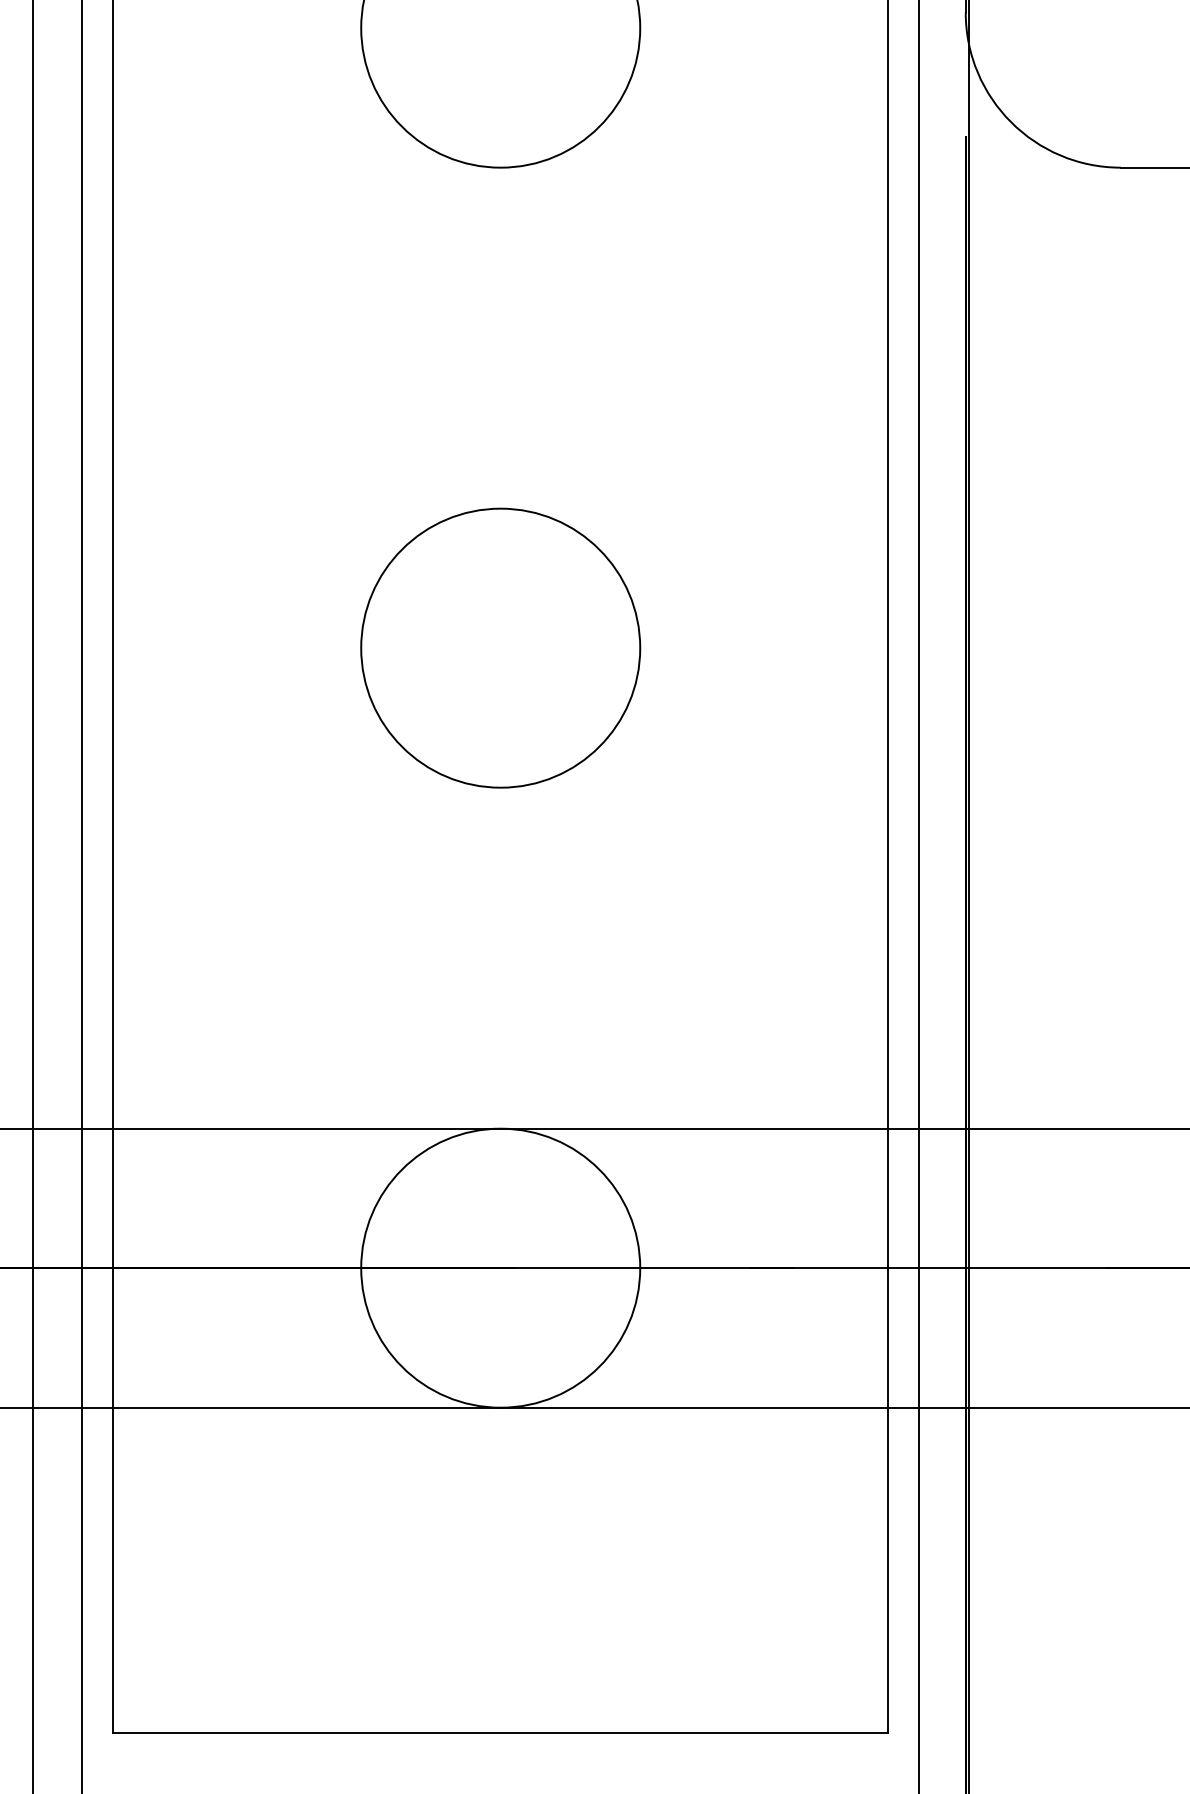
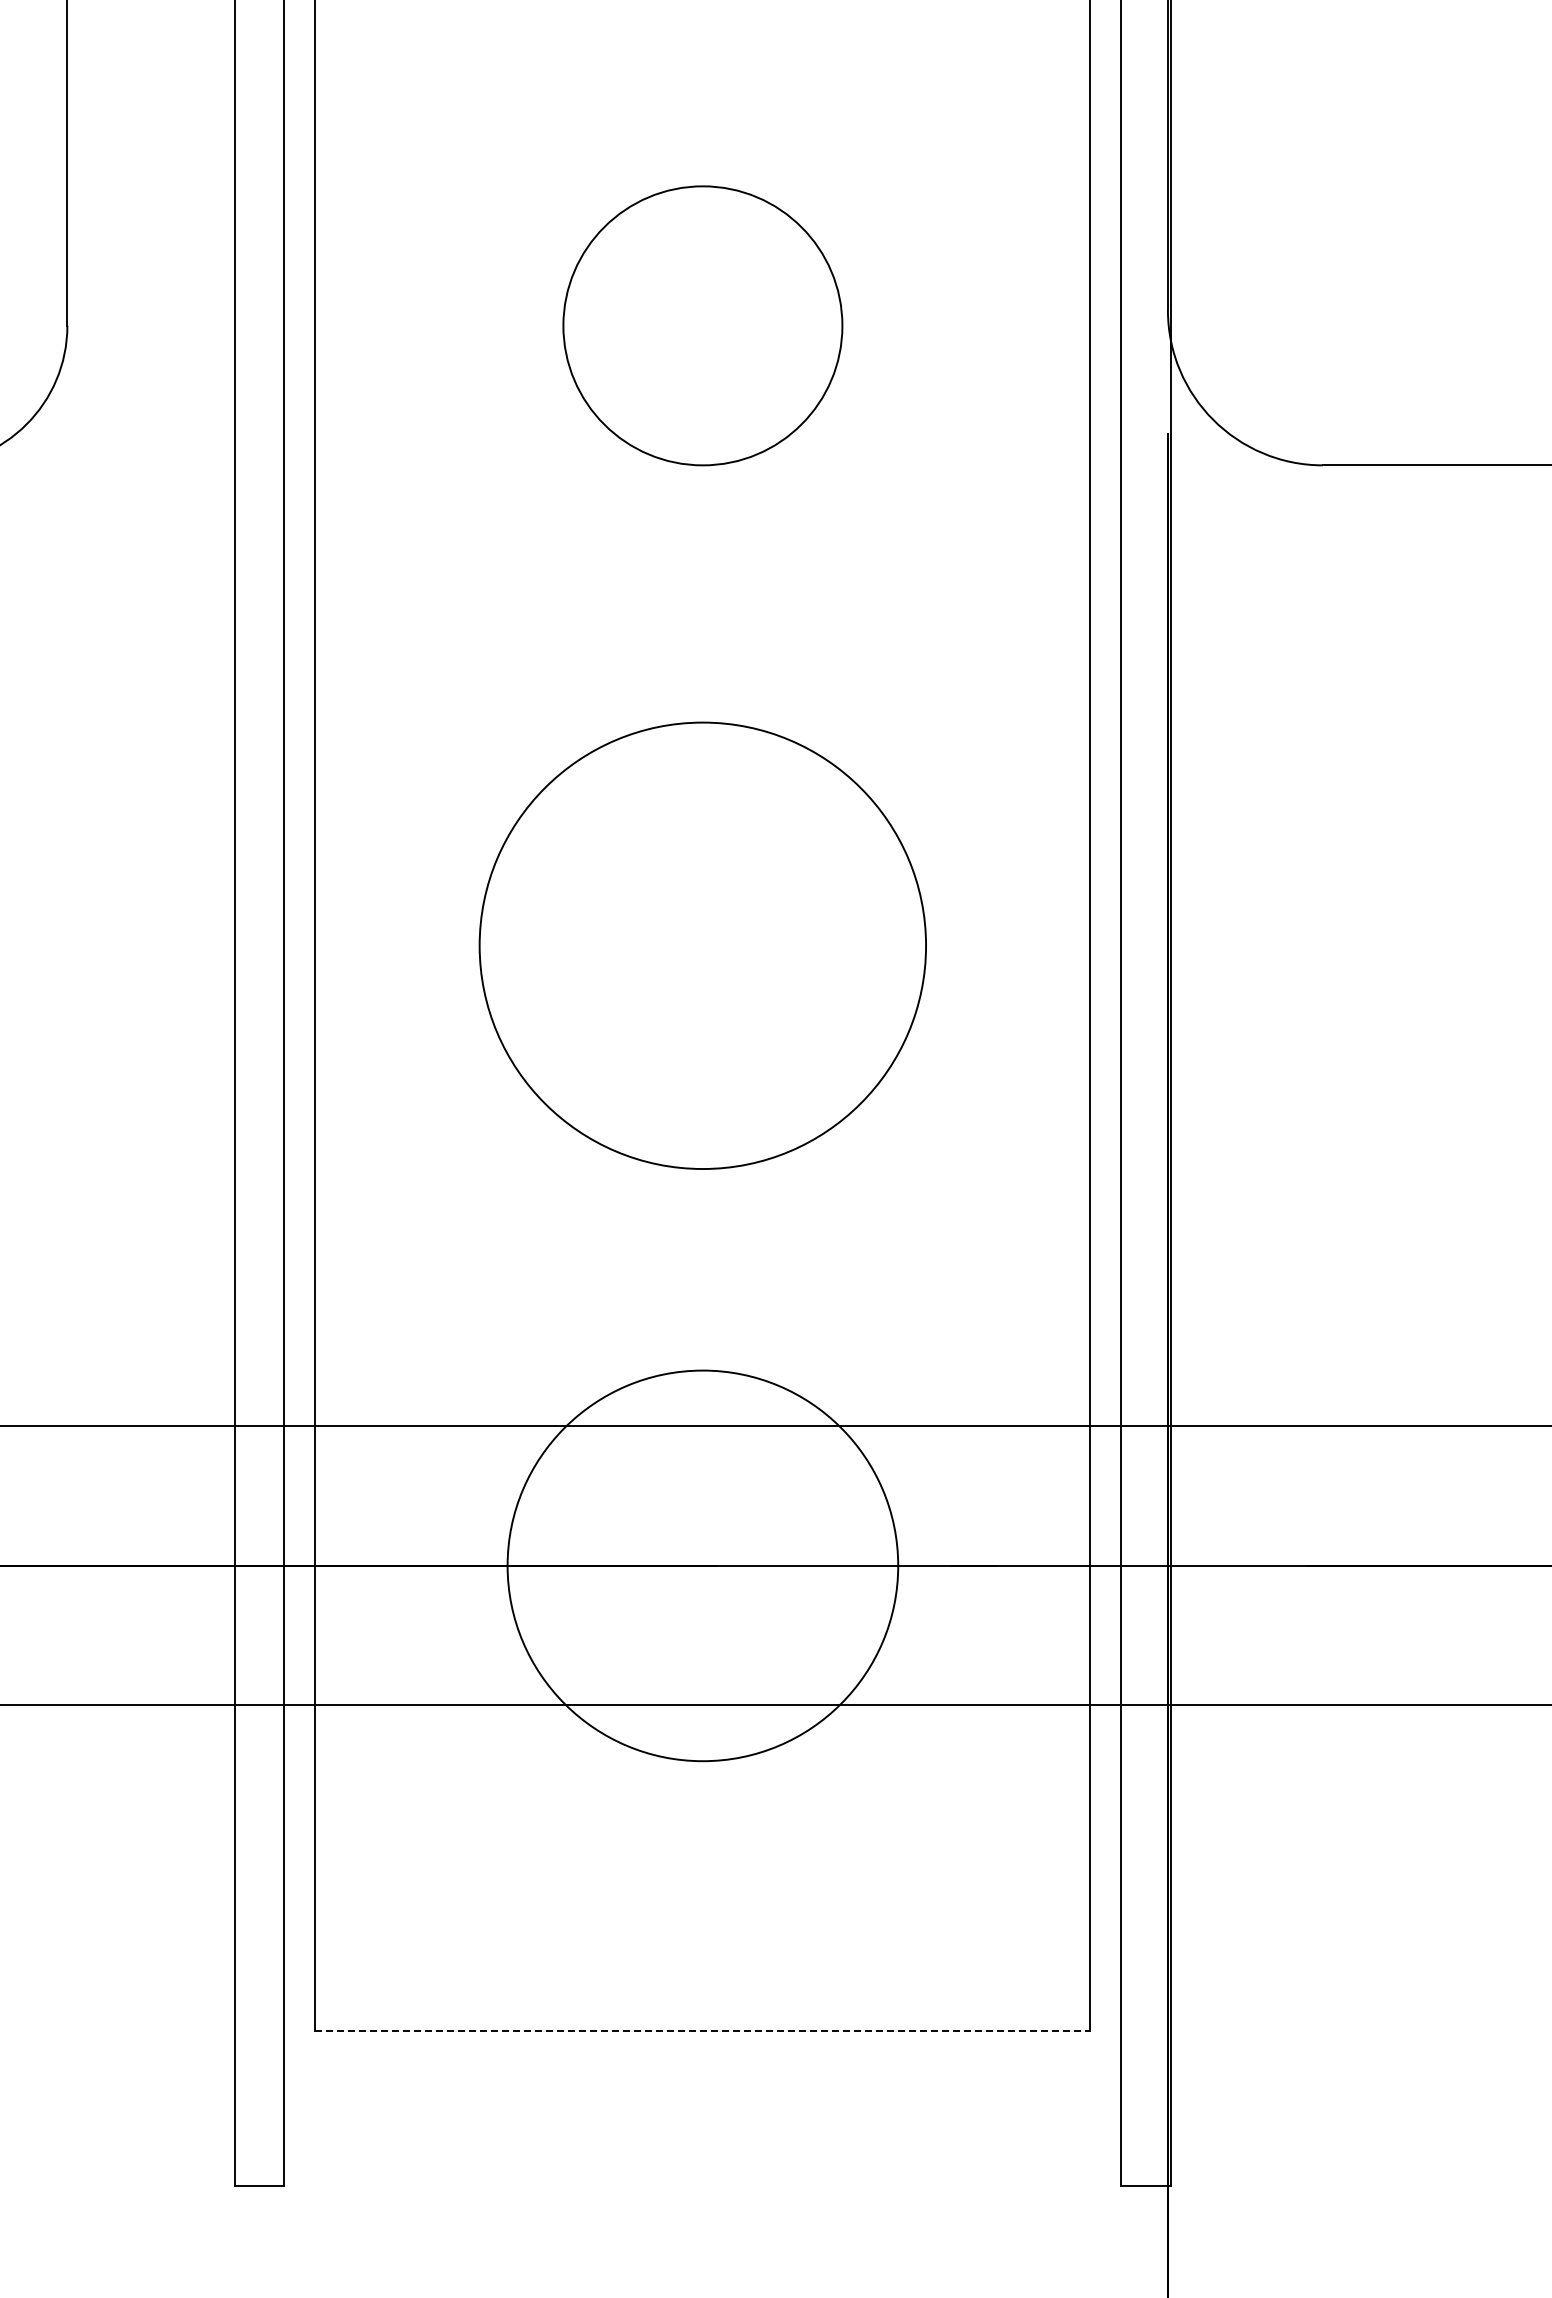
circle: (500, 647) -> (702, 945), size x1.6
circle: (500, 1267) -> (702, 1565), size x1.4
line: (500, 1732) -> (702, 2030), solid -> dashed

